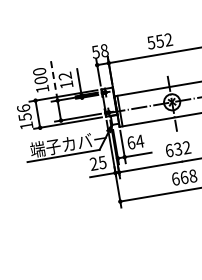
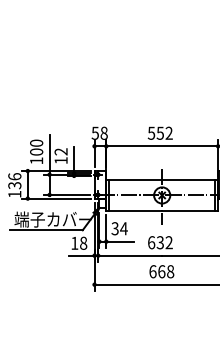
line: (54, 80) -> (49, 154), dashed -> solid
text: (24, 117) -> (14, 185), 156 -> 136
text: (130, 142) -> (114, 228), 64 -> 34
text: (98, 162) -> (79, 242), 25 -> 18

